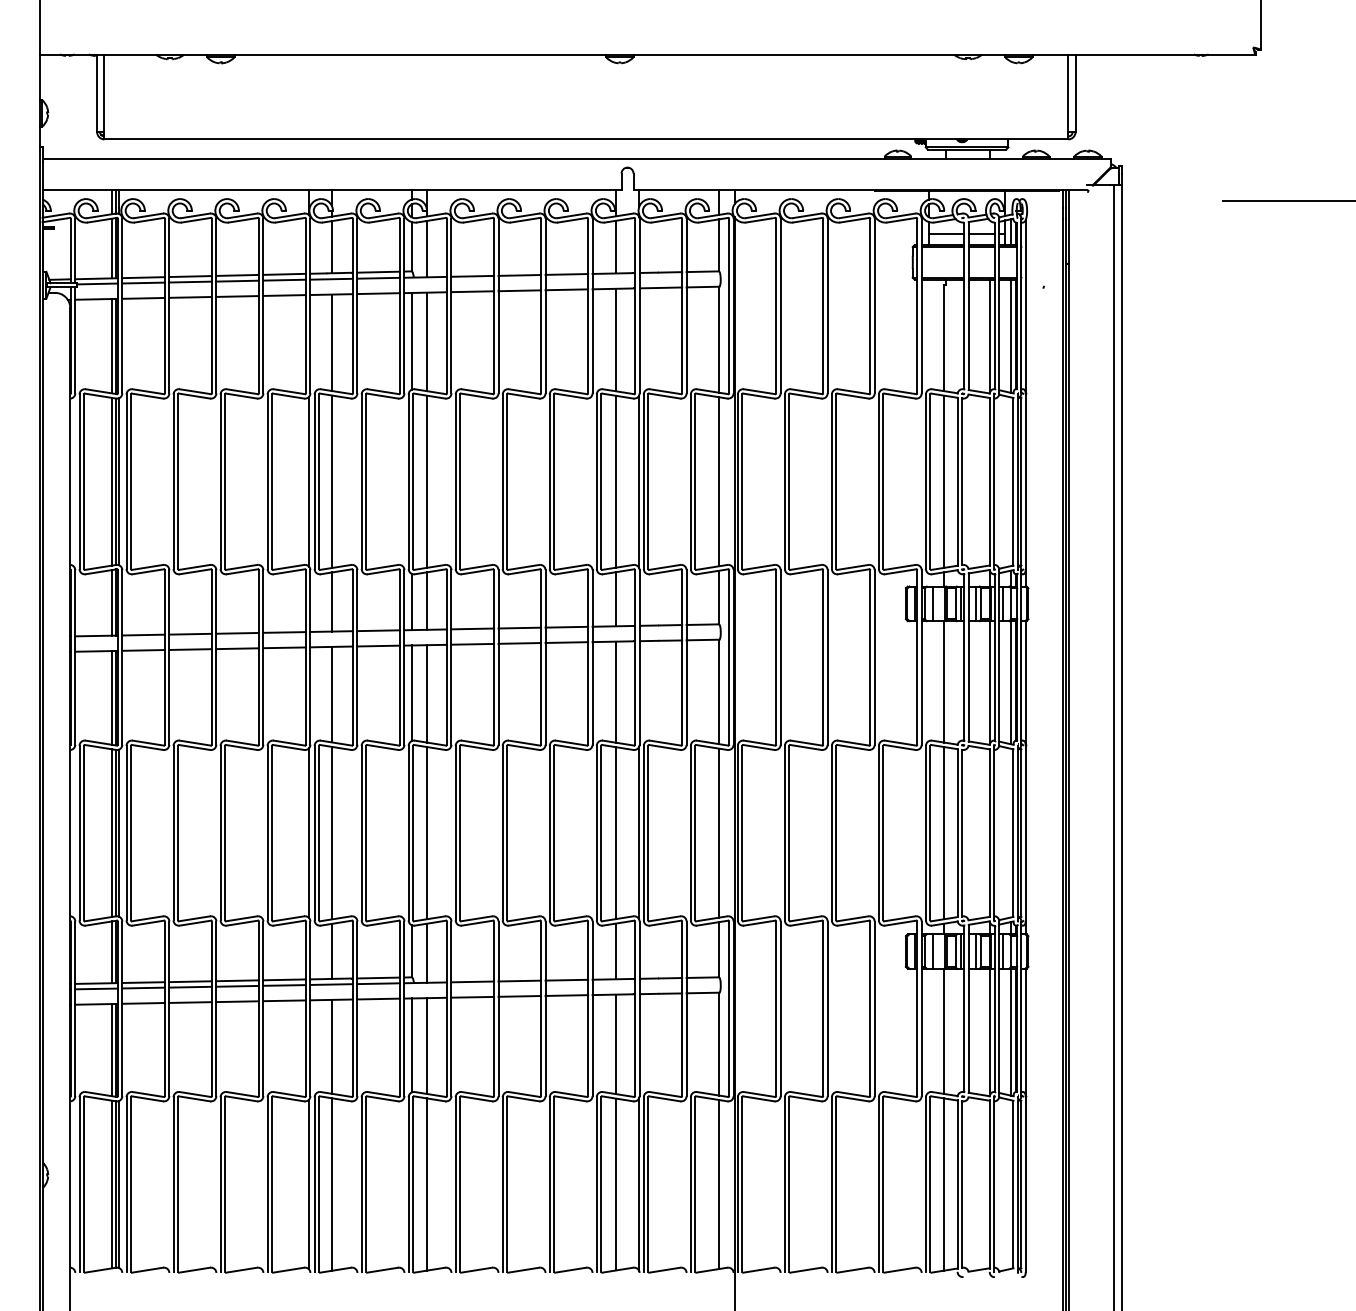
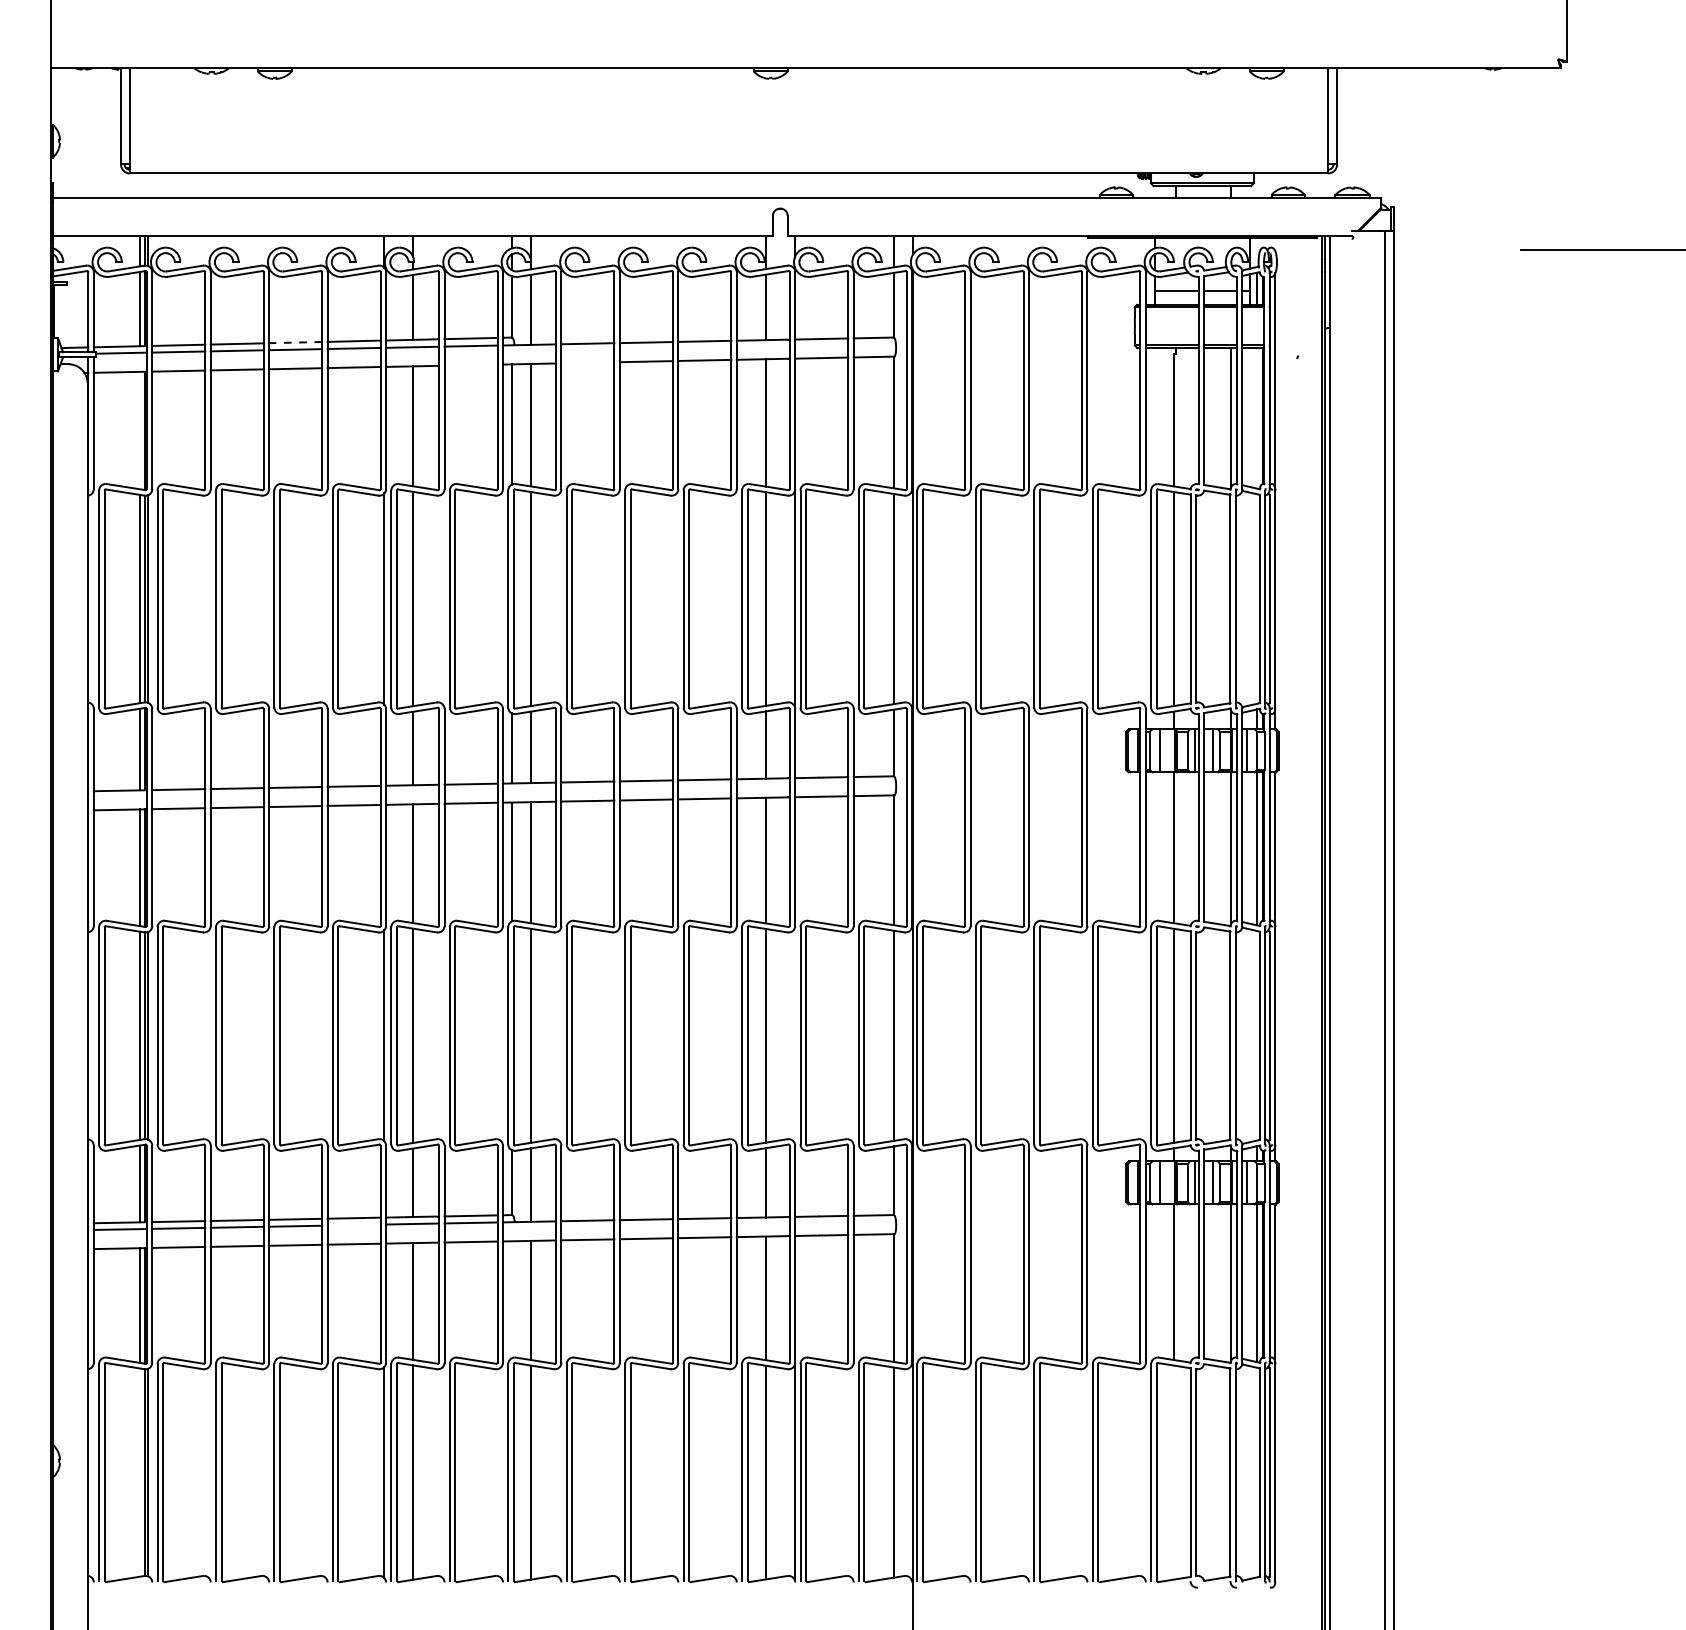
line: (237, 275) -> (295, 342), solid -> dashed
line: (472, 291) -> (587, 362), removed
line: (378, 293) -> (470, 364), removed
line: (1011, 335) -> (1257, 417), removed
line: (112, 346) -> (139, 430), removed
line: (638, 832) -> (794, 1035), removed
line: (284, 984) -> (353, 1224), removed
line: (411, 1045) -> (511, 1299), removed
line: (112, 1184) -> (139, 1472), removed
line: (943, 1184) -> (1173, 1472), removed

